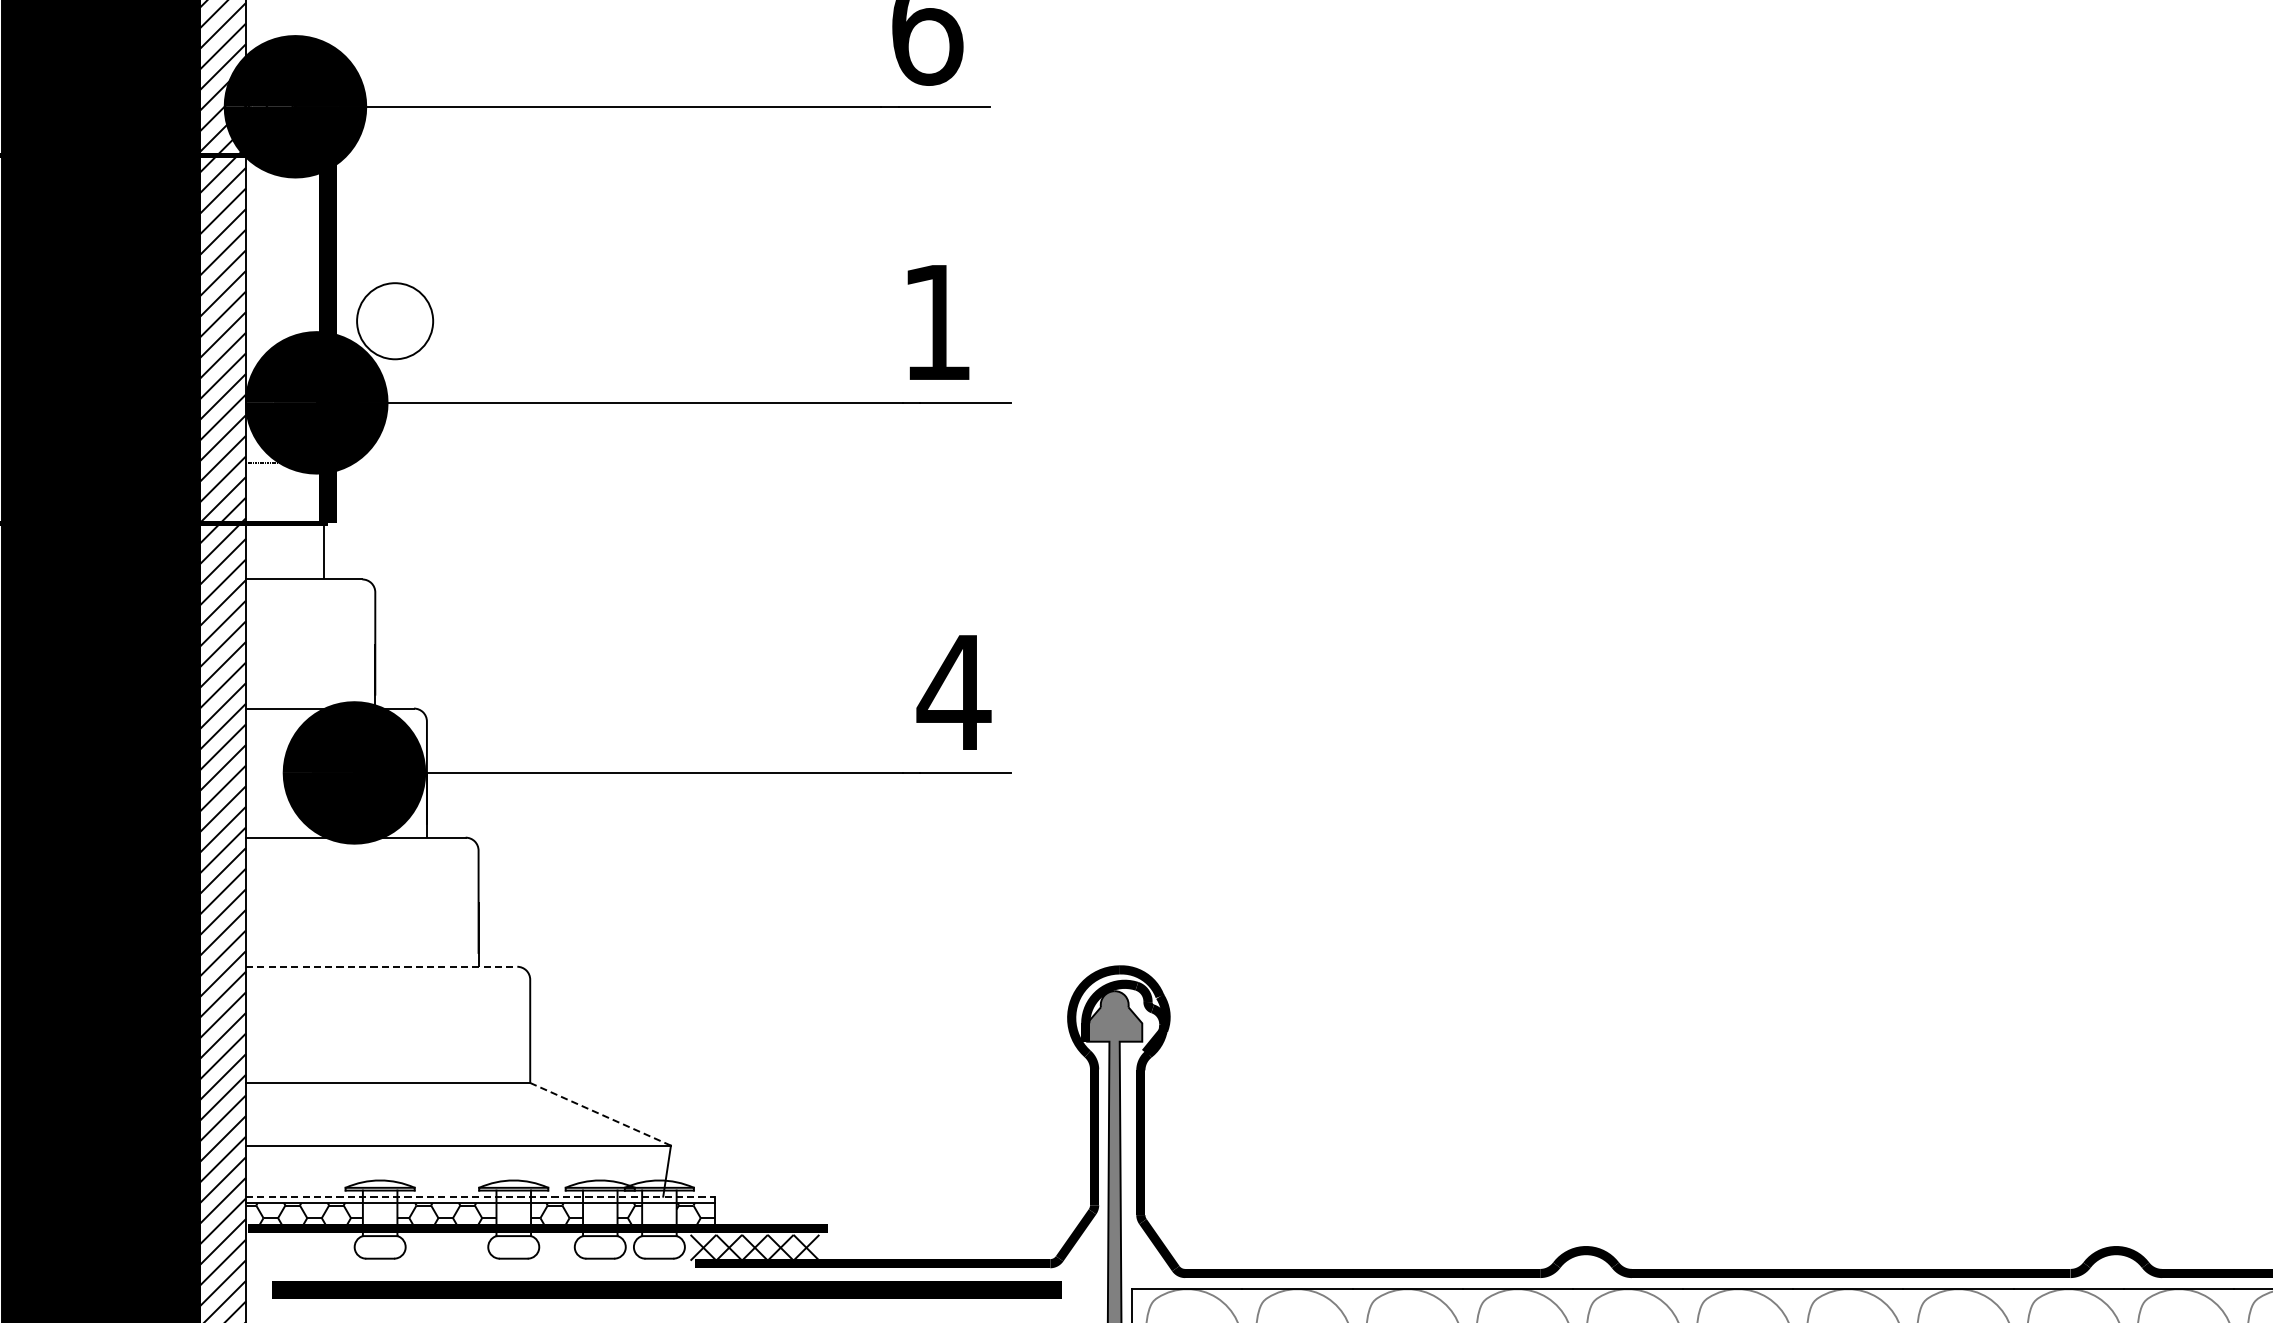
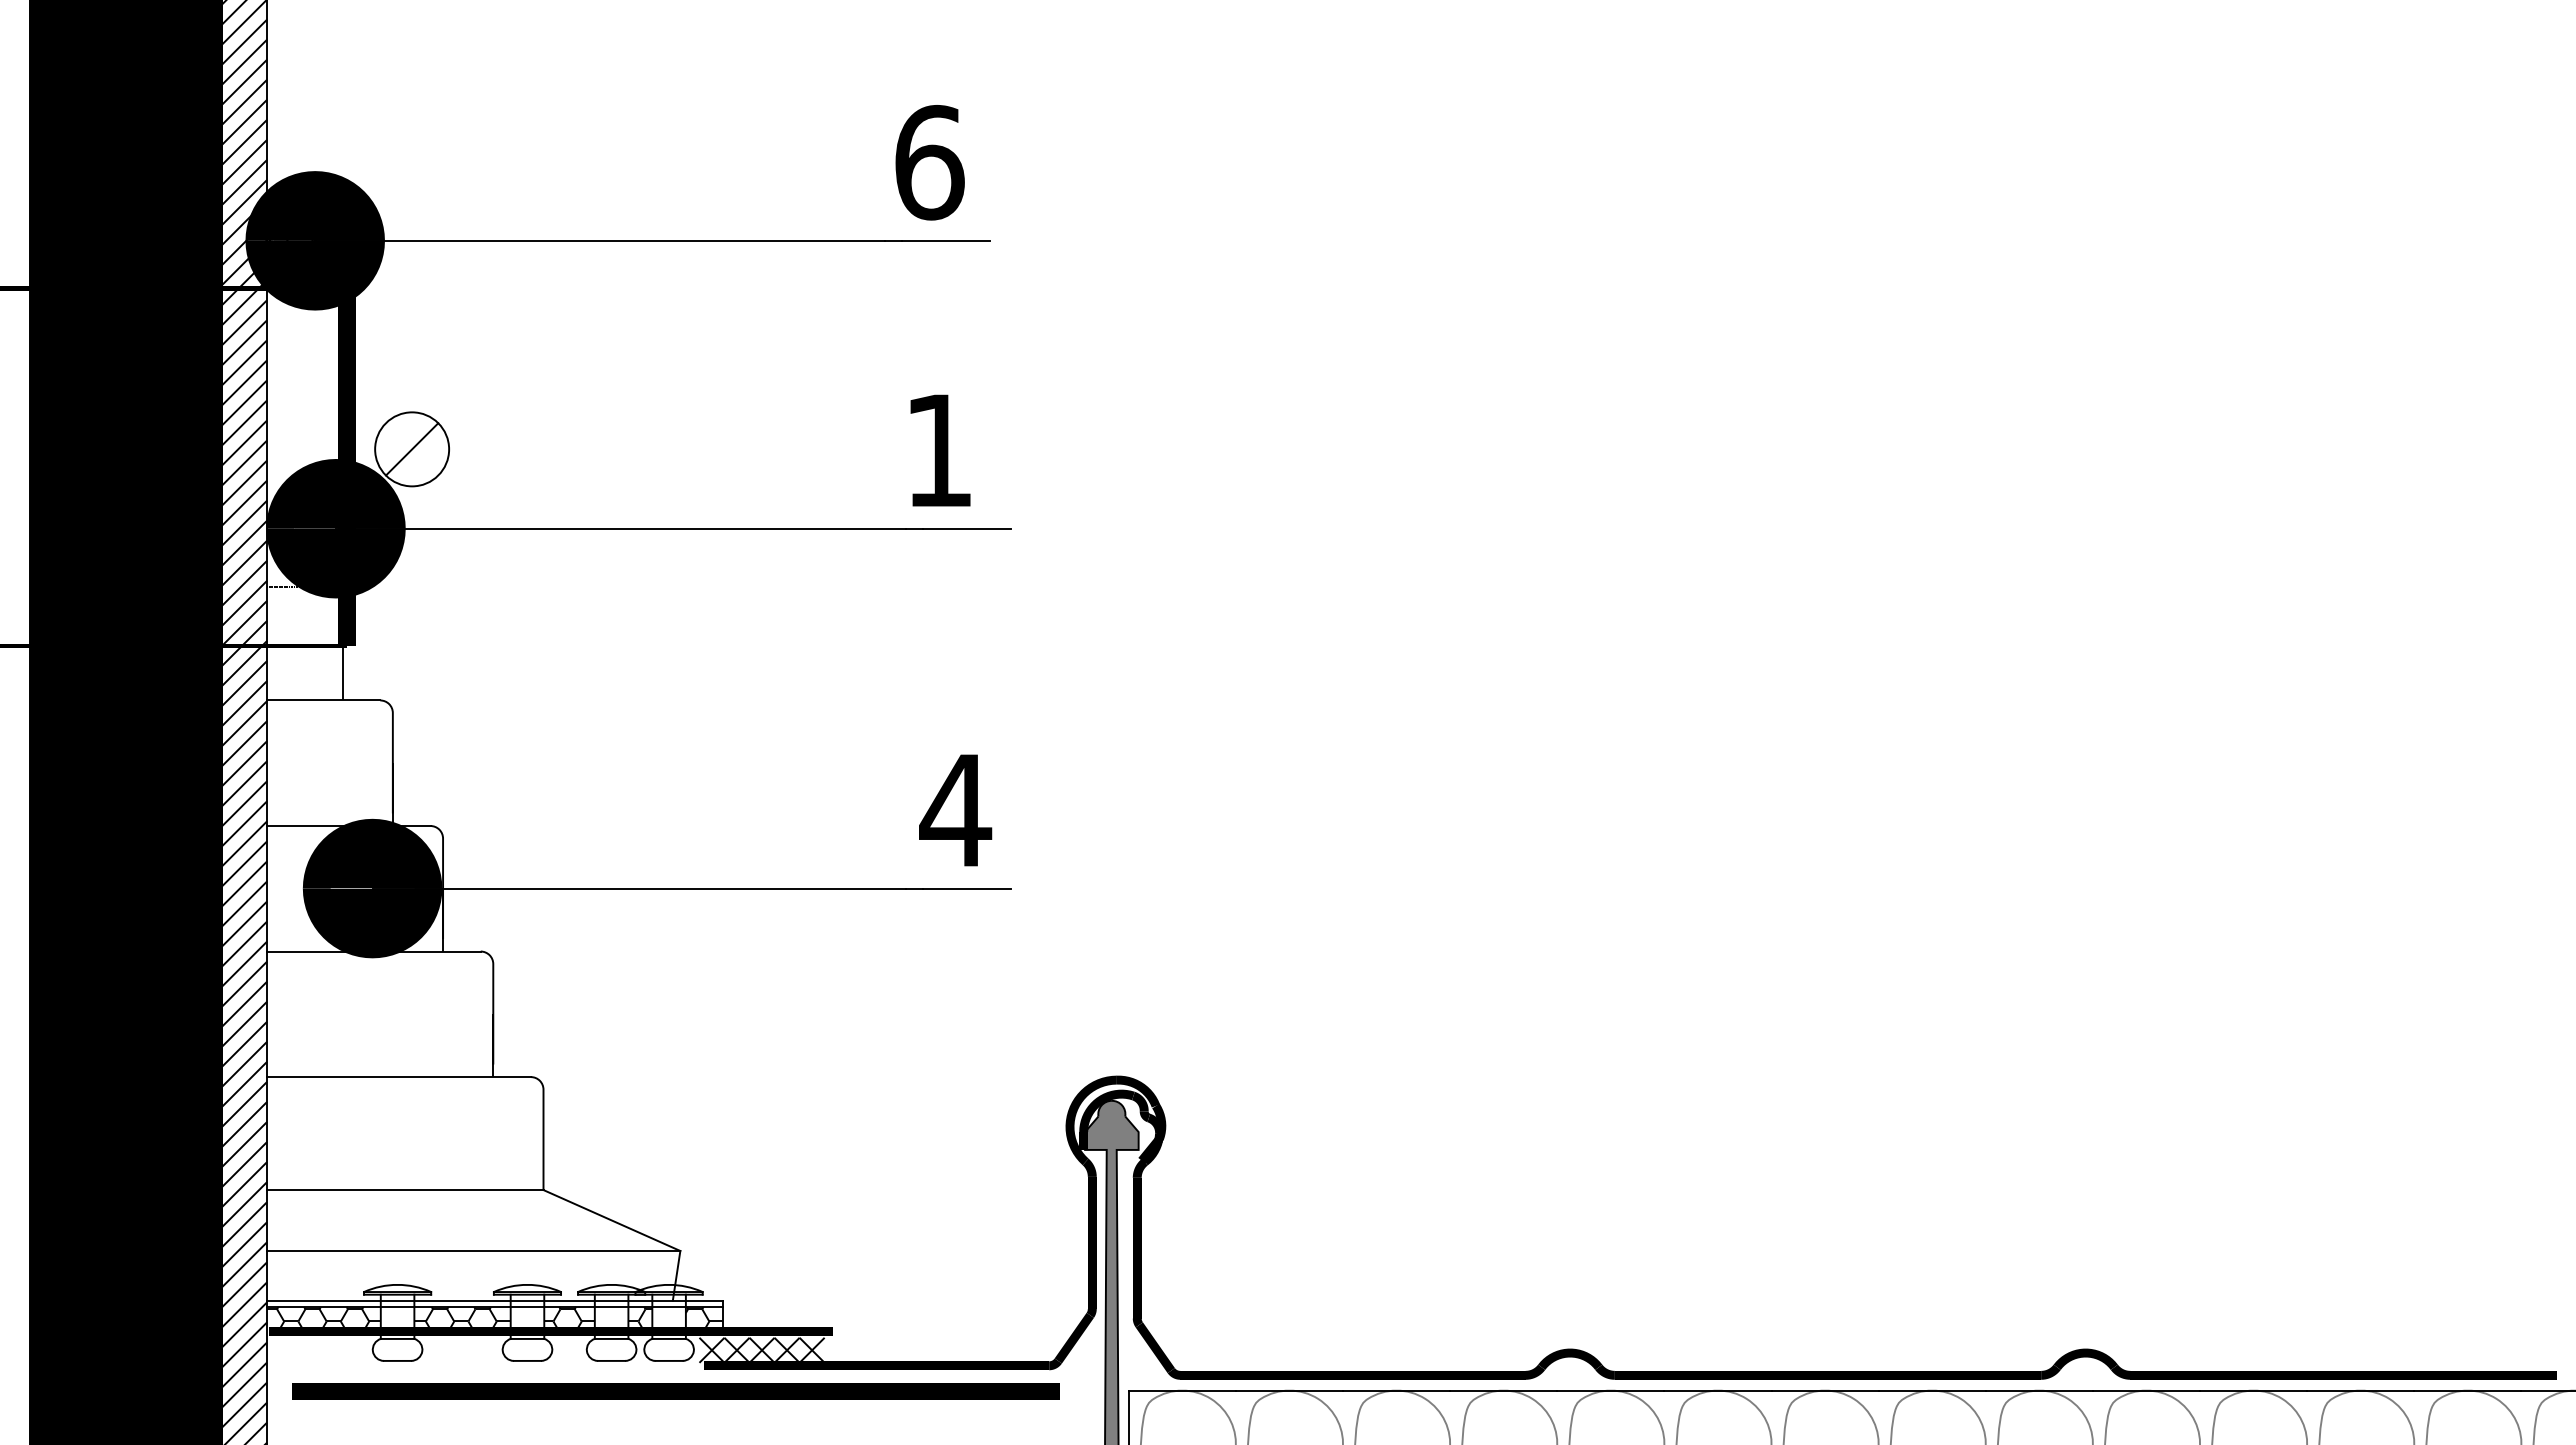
line: (394, 321) -> (411, 449), added
line: (382, 967) -> (399, 1077), dashed -> solid
line: (600, 1114) -> (611, 1220), dashed -> solid
line: (480, 1196) -> (495, 1300), dashed -> solid

